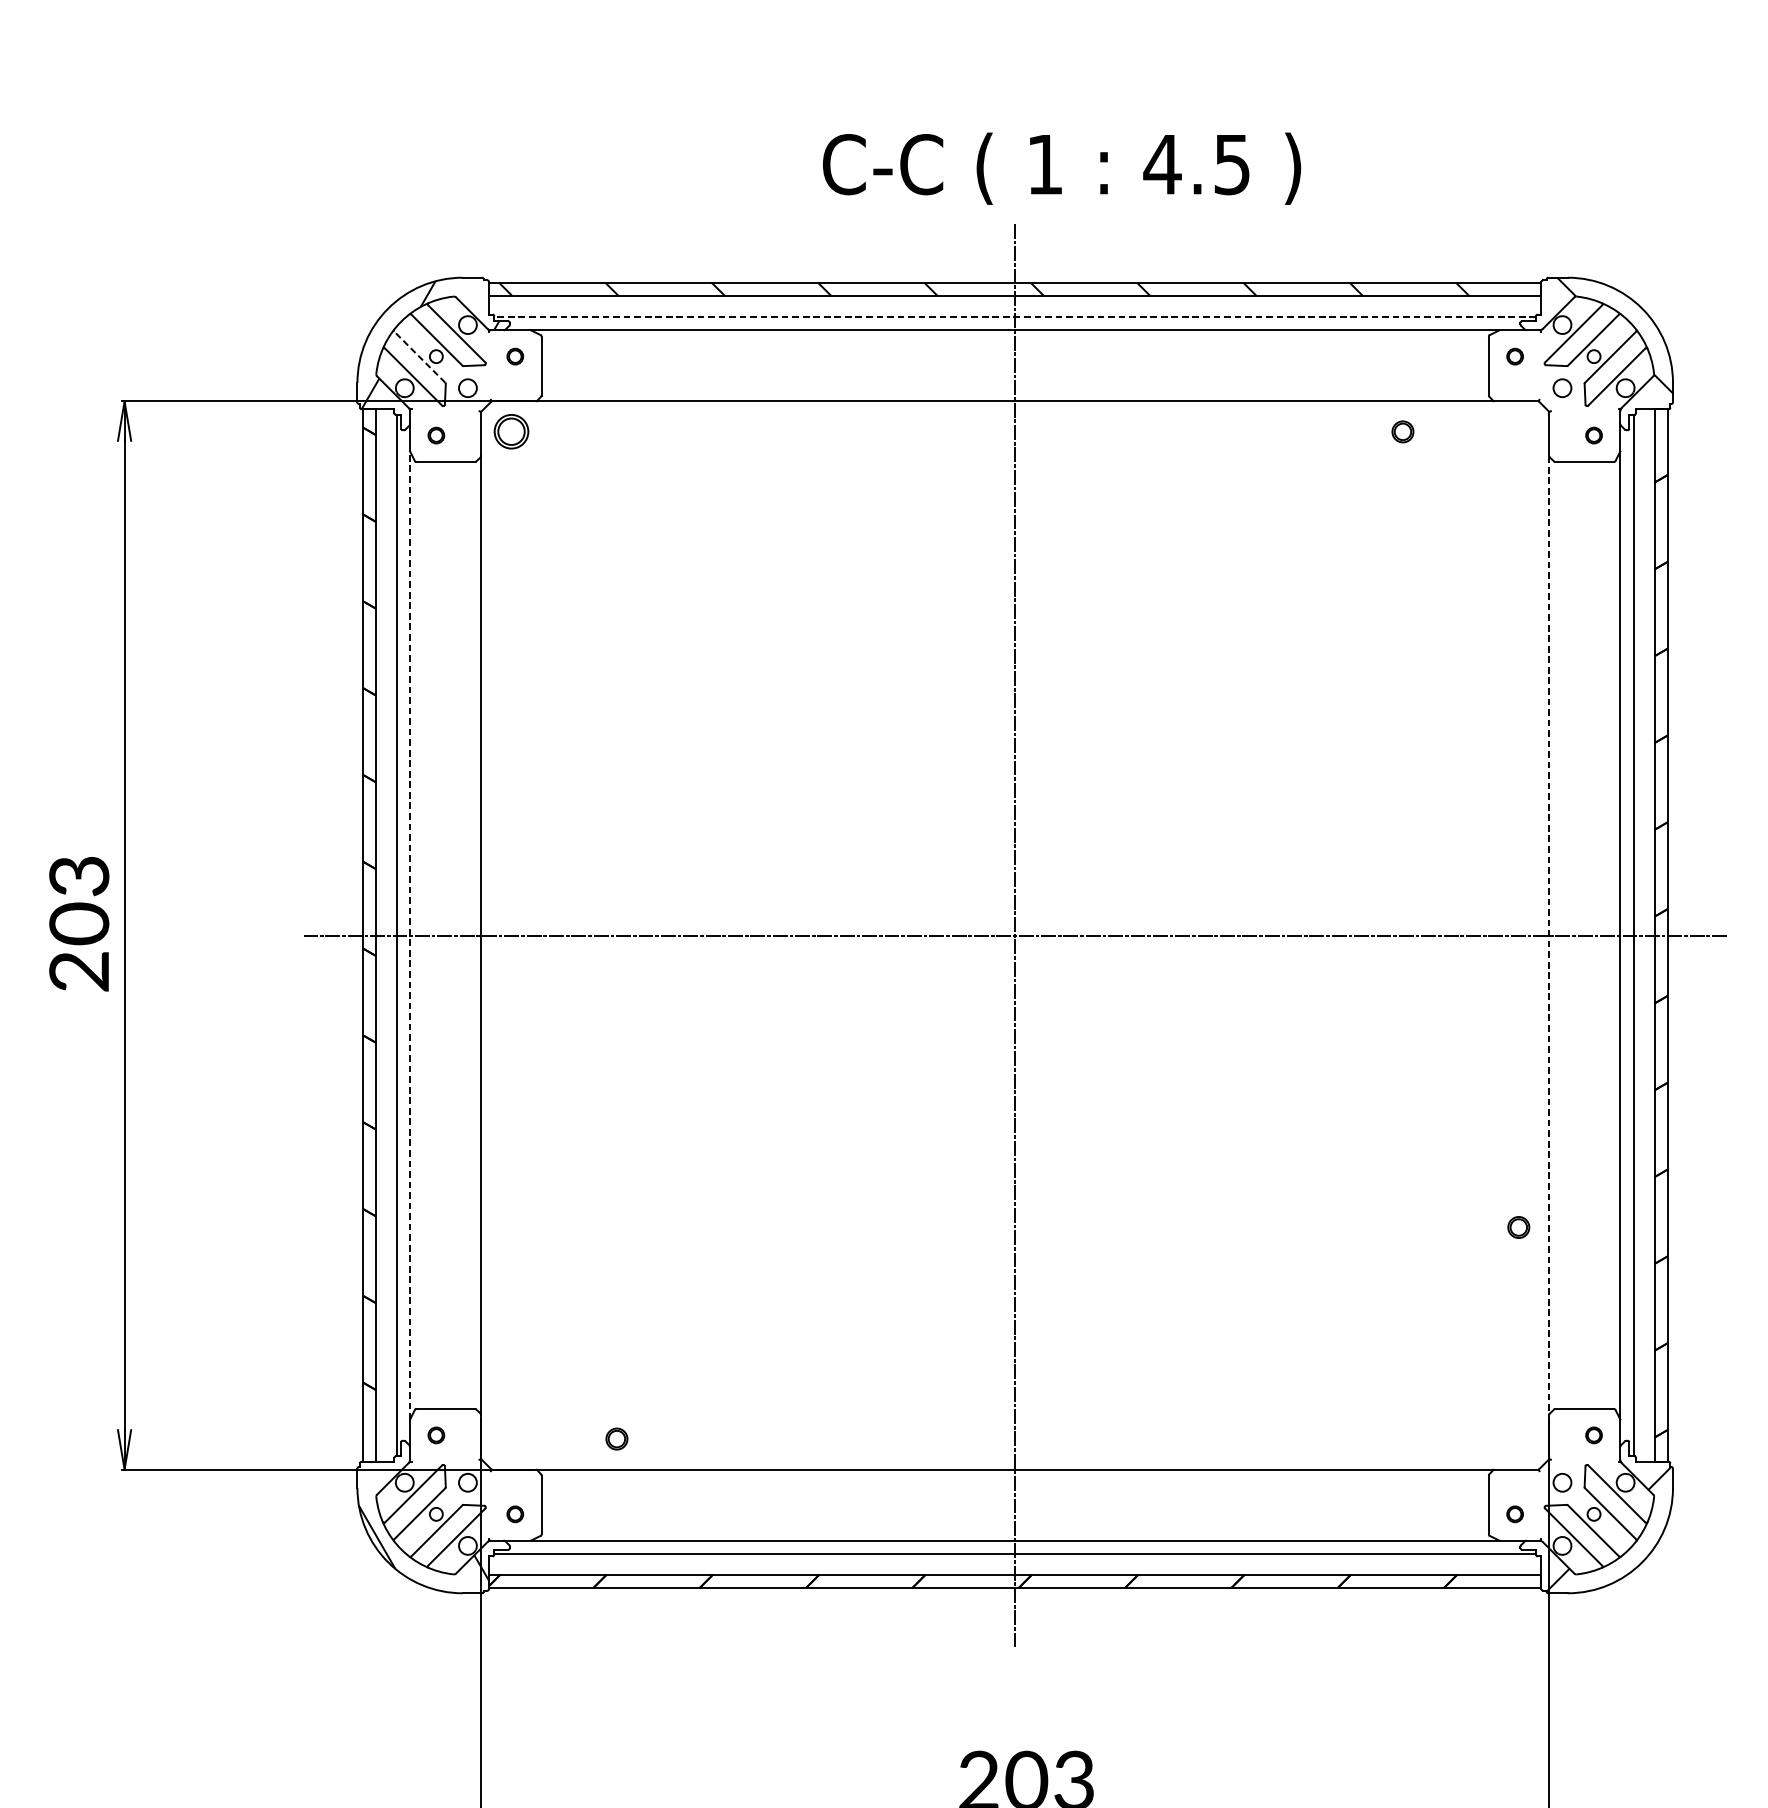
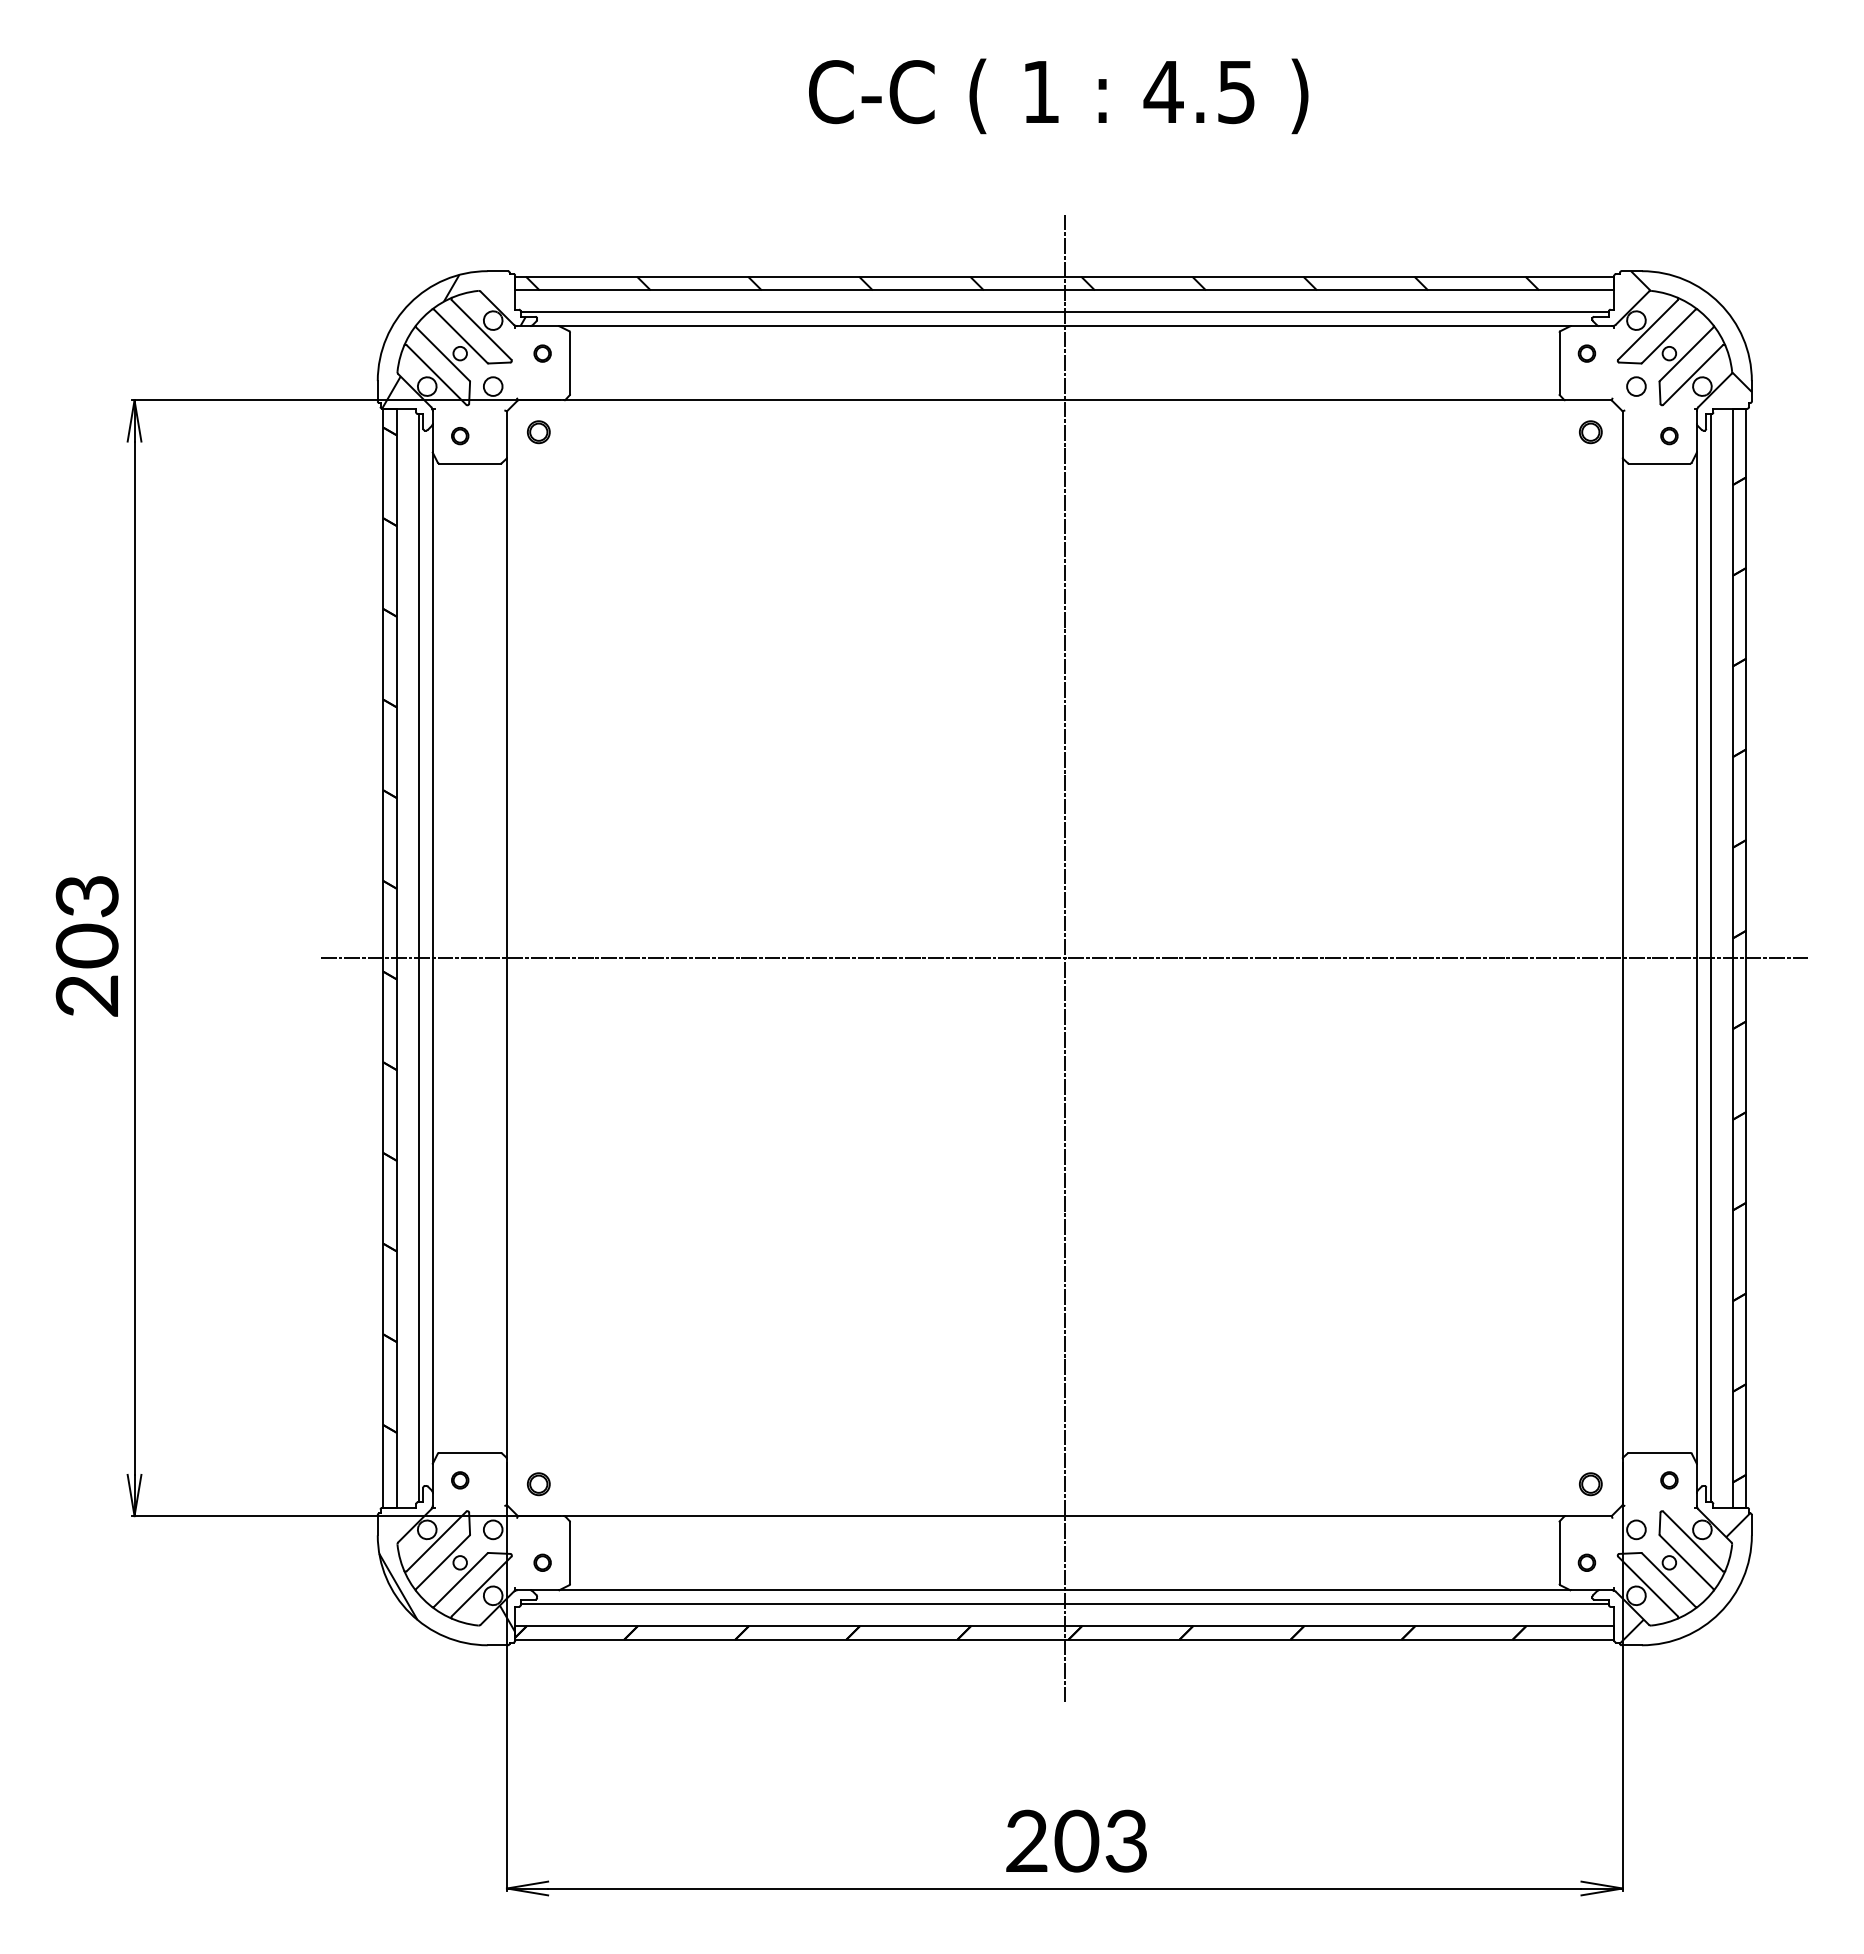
text: (1061, 168) -> (1058, 96), moved
line: (1014, 317) -> (1064, 312), dashed -> solid
line: (419, 357) -> (442, 354), dashed -> solid
part: (511, 432) -> (538, 432), size x0.62
part: (1402, 432) -> (1590, 432), moved
line: (409, 934) -> (432, 957), dashed -> solid
line: (1549, 935) -> (1622, 958), dashed -> solid
part: (1518, 1227) -> (1590, 1484), moved
part: (616, 1439) -> (538, 1484), moved

